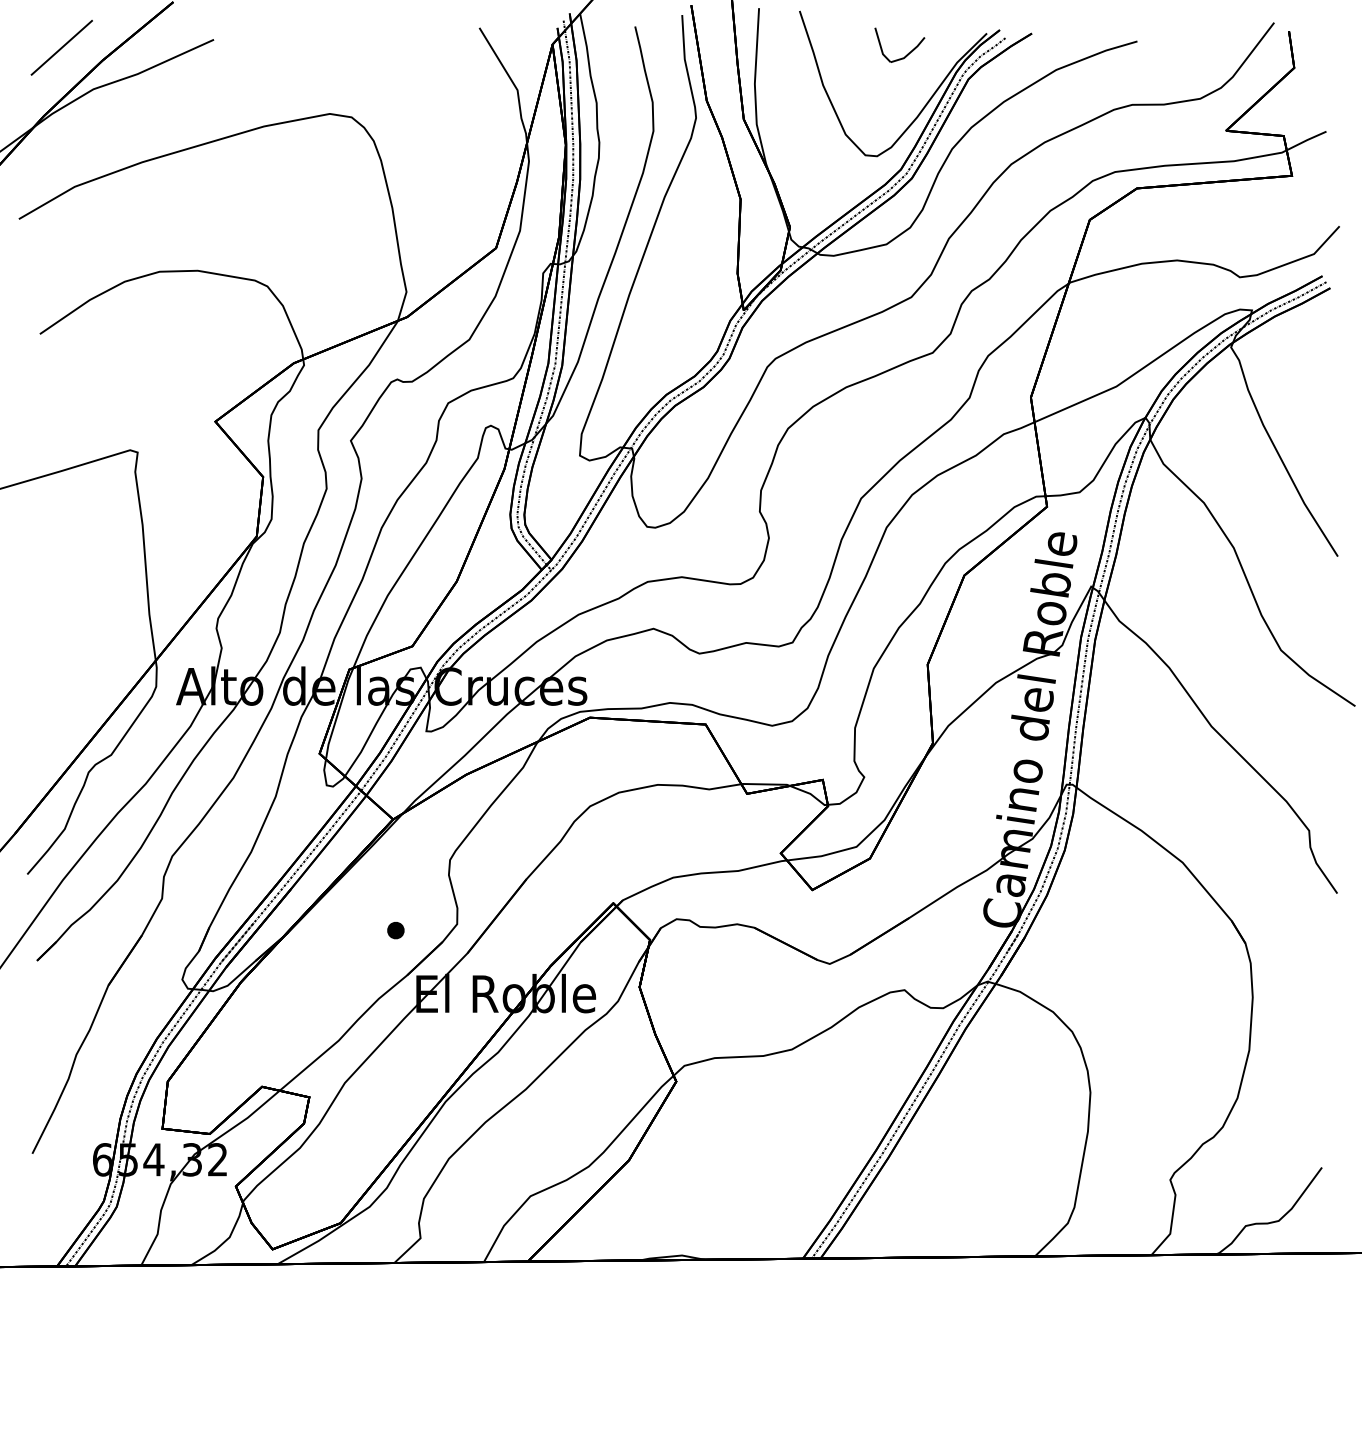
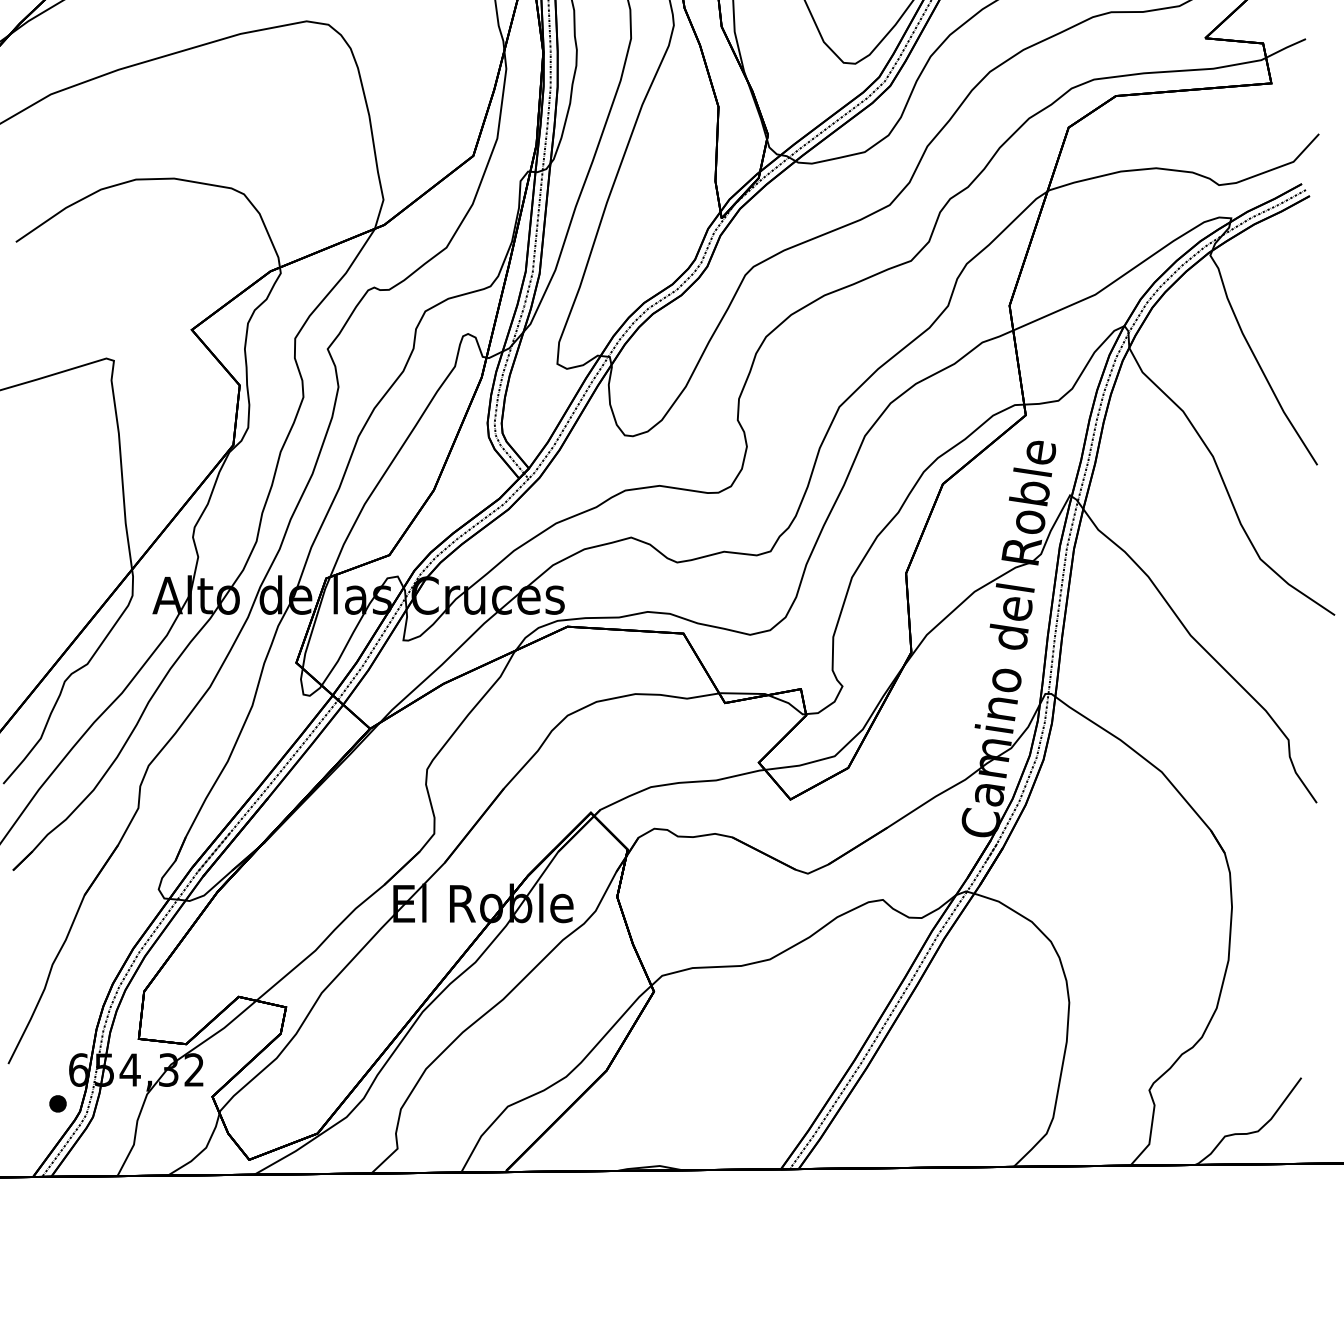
part: (395, 930) -> (57, 1103), moved

